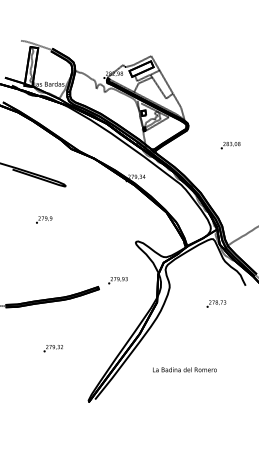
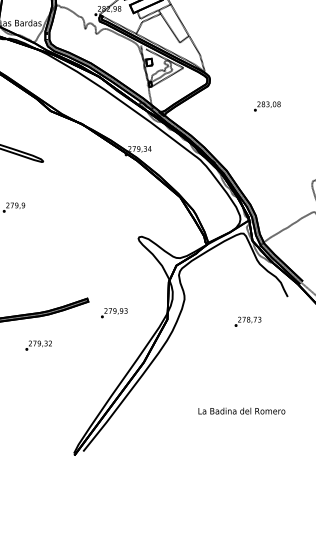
text: (117, 280) -> (113, 312), moved
text: (52, 348) -> (37, 345), moved
text: (184, 369) -> (241, 410), moved

